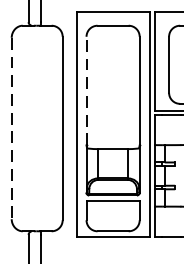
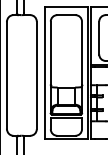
line: (86, 91) -> (50, 53), dashed -> solid
line: (11, 128) -> (6, 75), dashed -> solid

